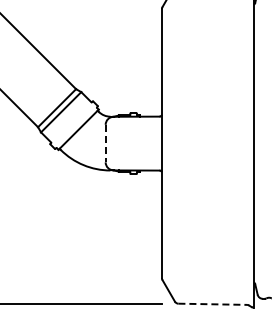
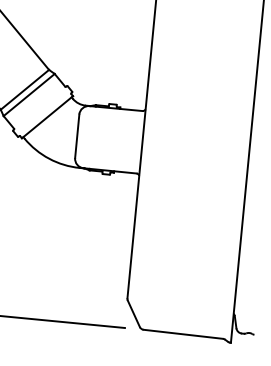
line: (105, 143) -> (77, 136), dashed -> solid
line: (213, 304) -> (184, 334), dashed -> solid

